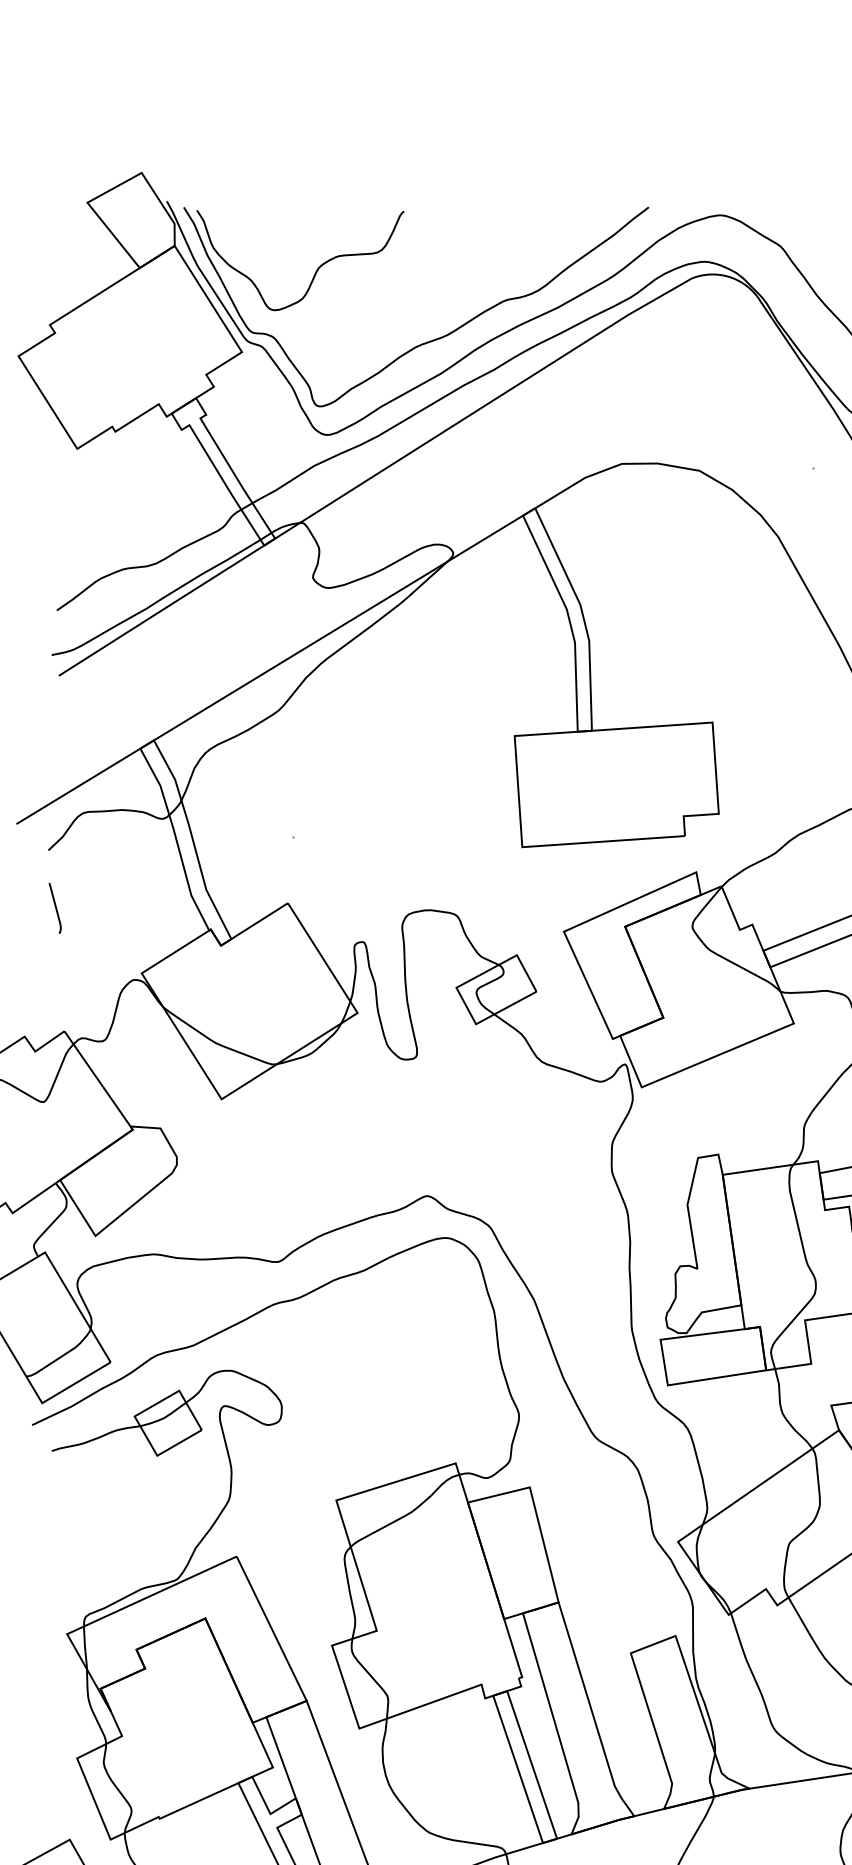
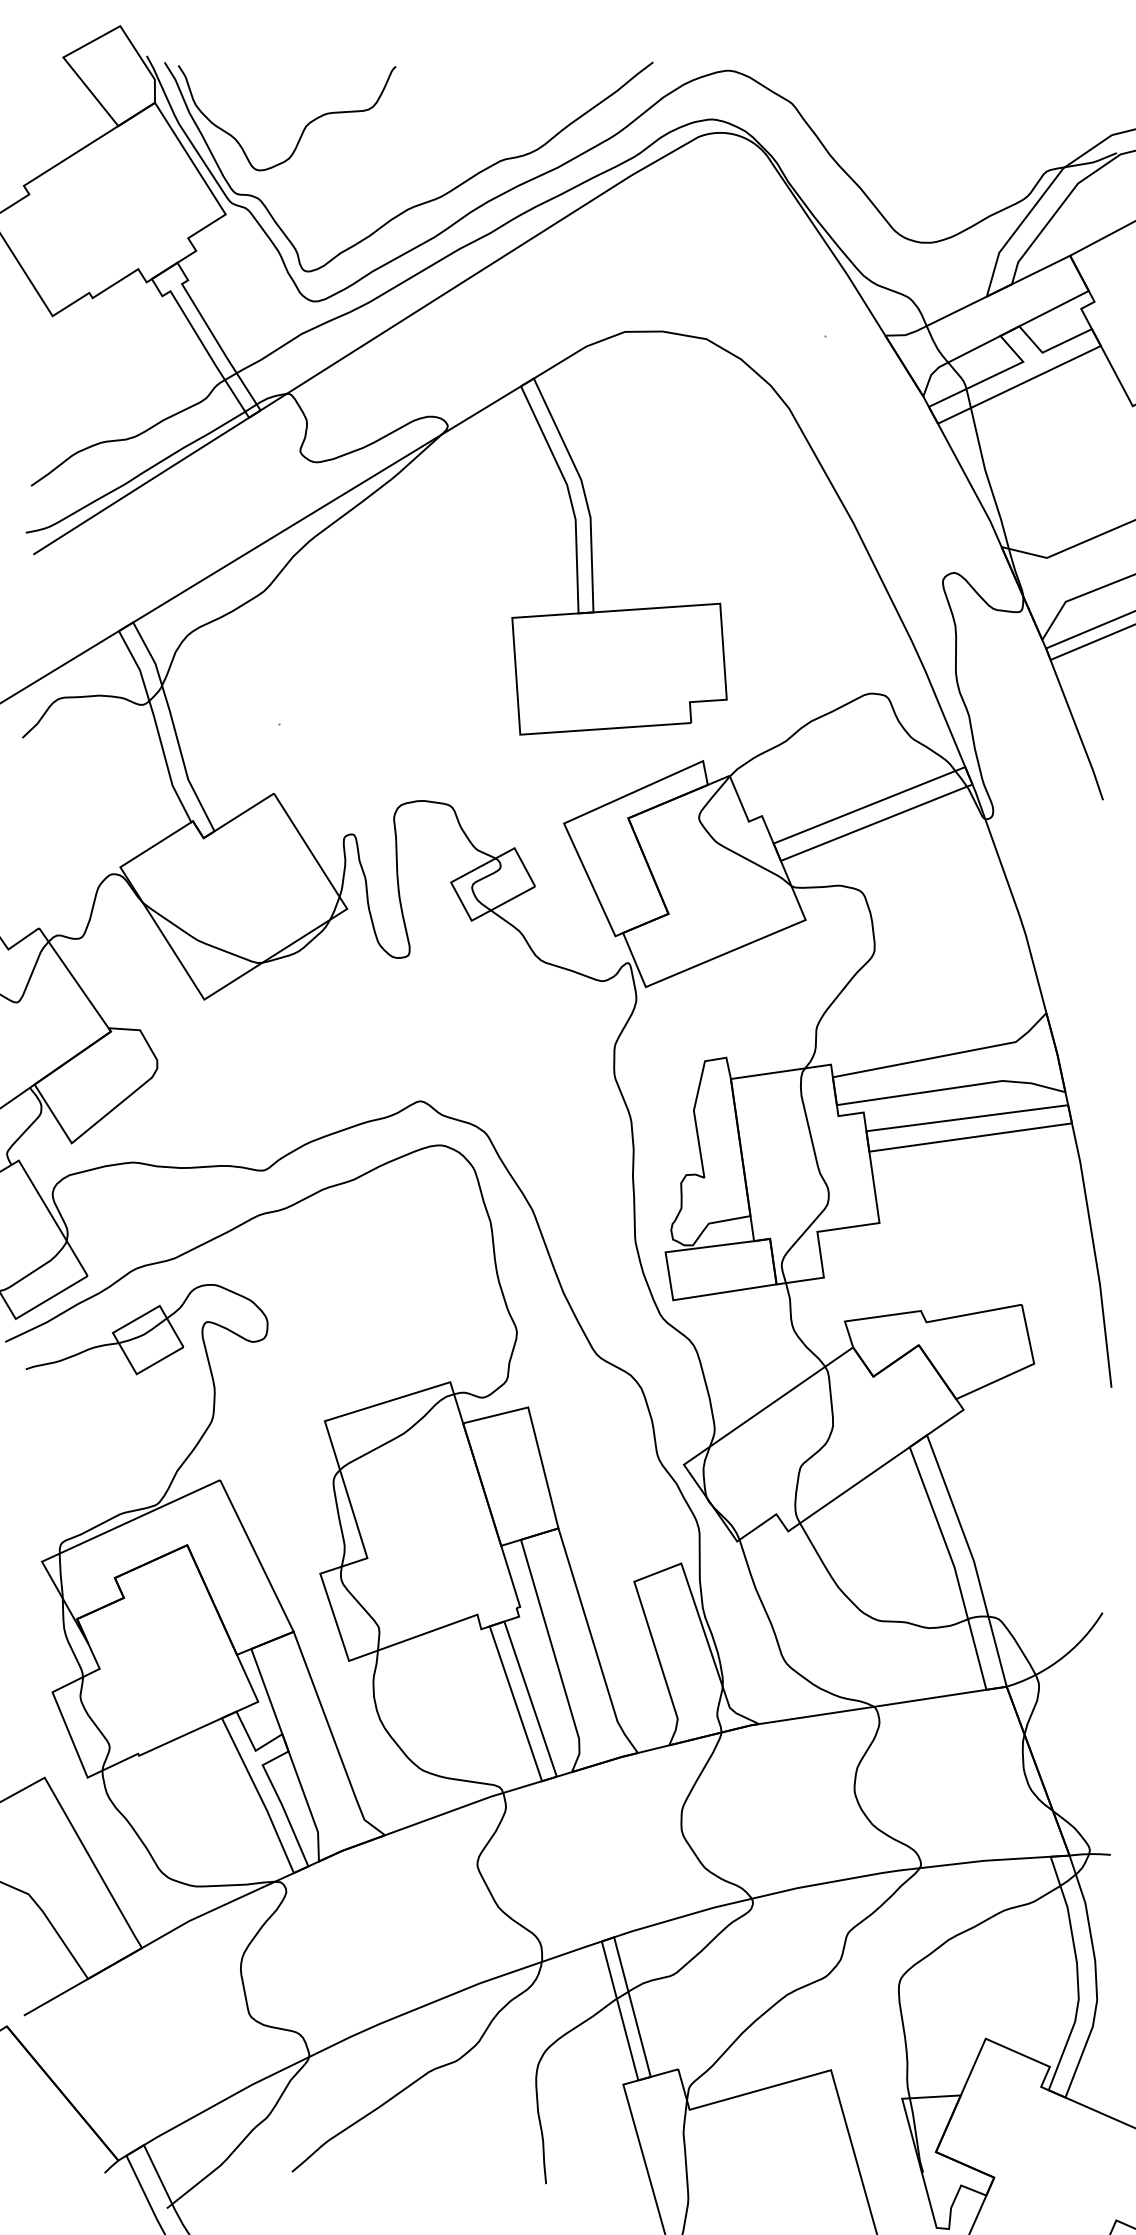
line: (55, 907) -> (29, 798), removed

